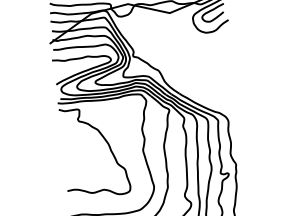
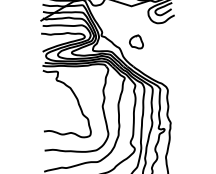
part: (180, 59) -> (136, 41), added

